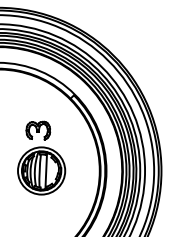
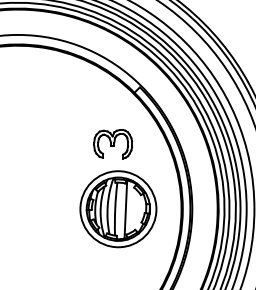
part: (41, 157) -> (118, 187), moved

